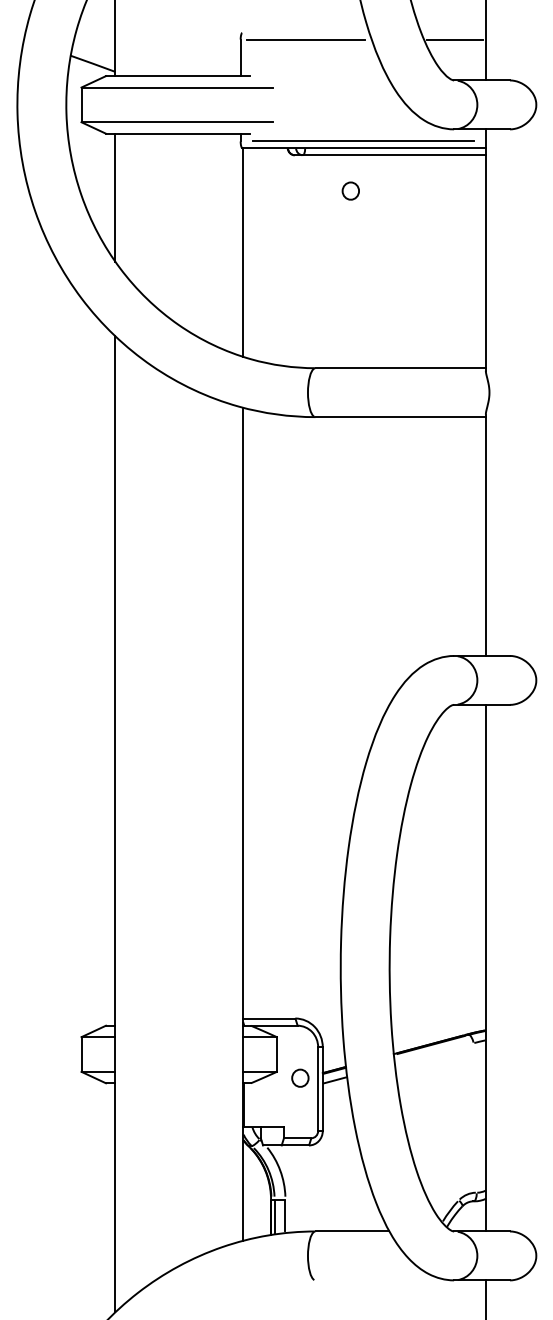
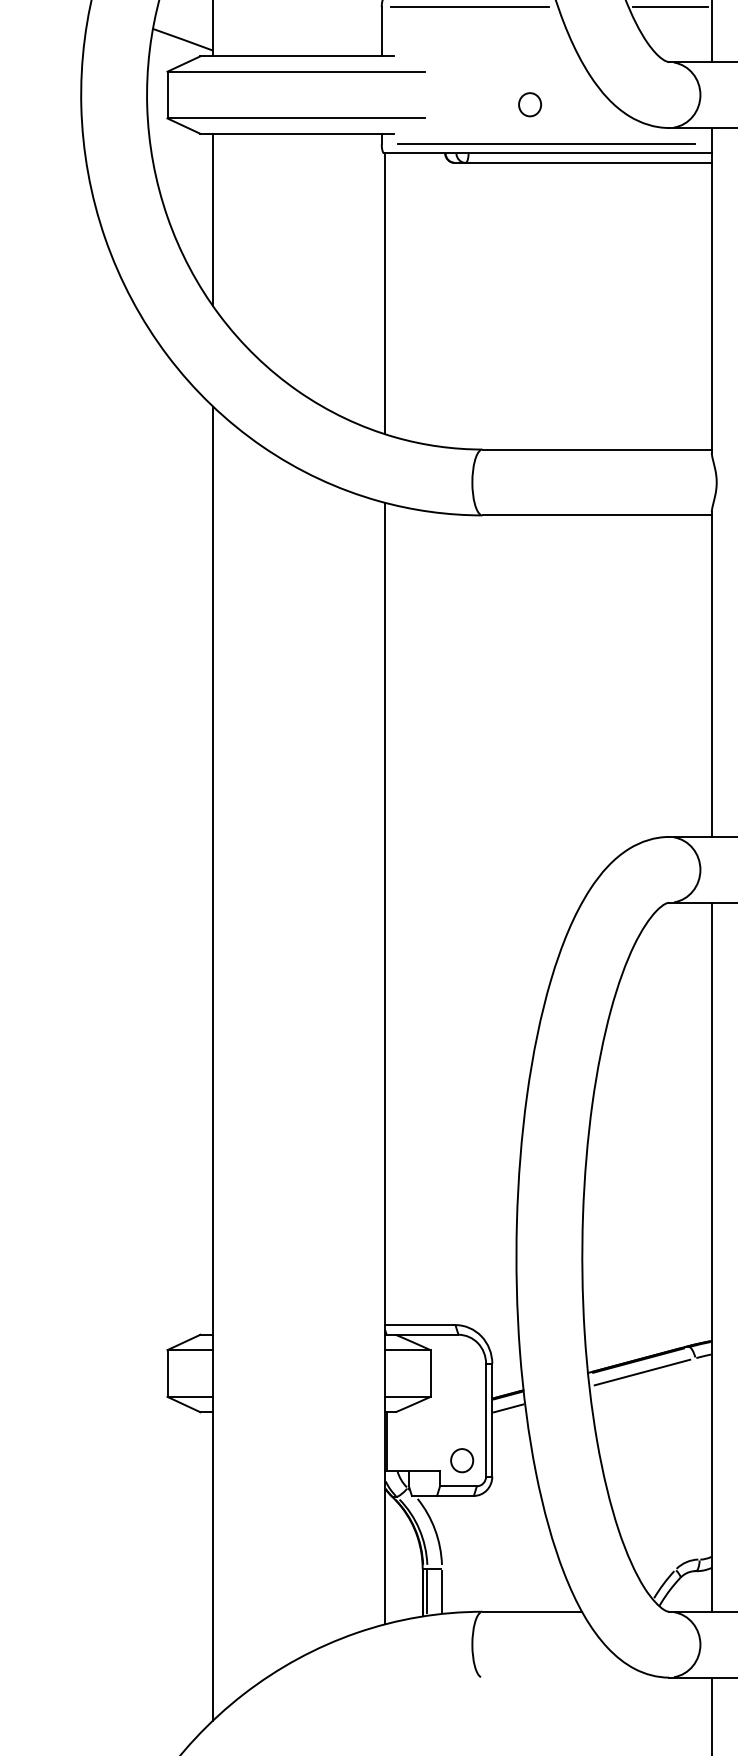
part: (350, 190) -> (529, 103), moved
line: (433, 1053) -> (641, 1372), added
part: (300, 1077) -> (462, 1459), moved

